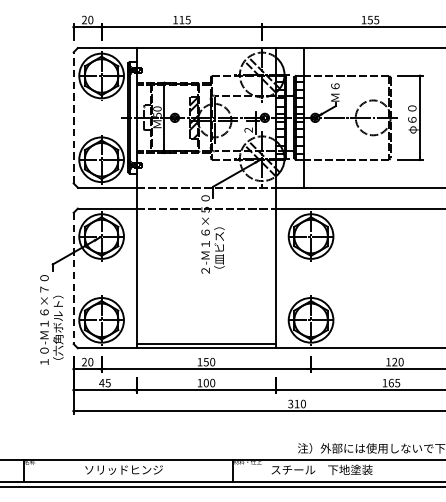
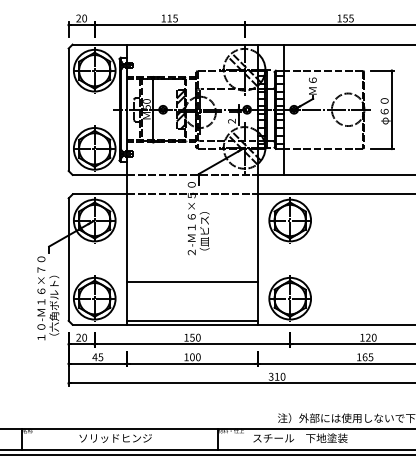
line: (73, 117) -> (68, 109), dashed -> solid
line: (73, 279) -> (68, 260), dashed -> solid
line: (206, 301) -> (192, 281), added

